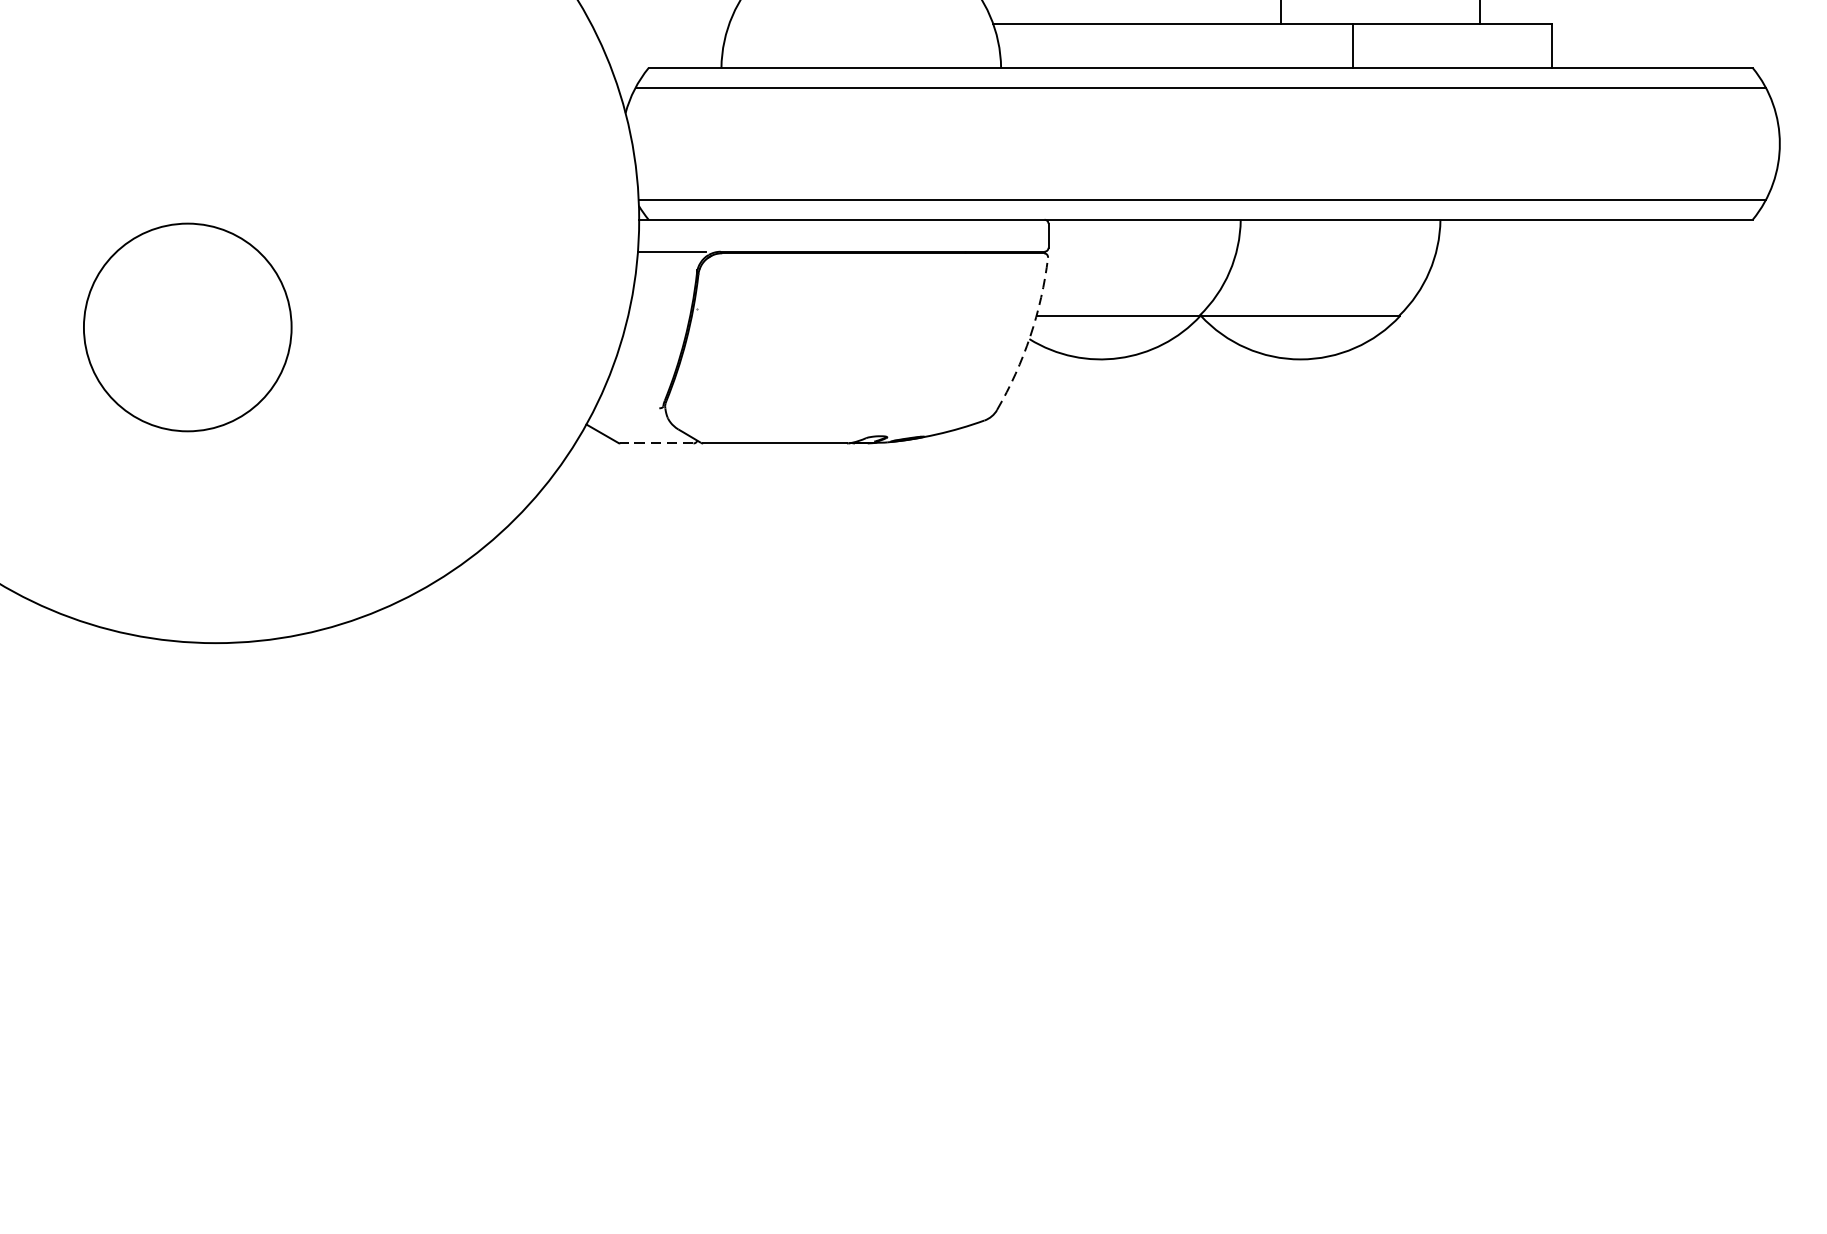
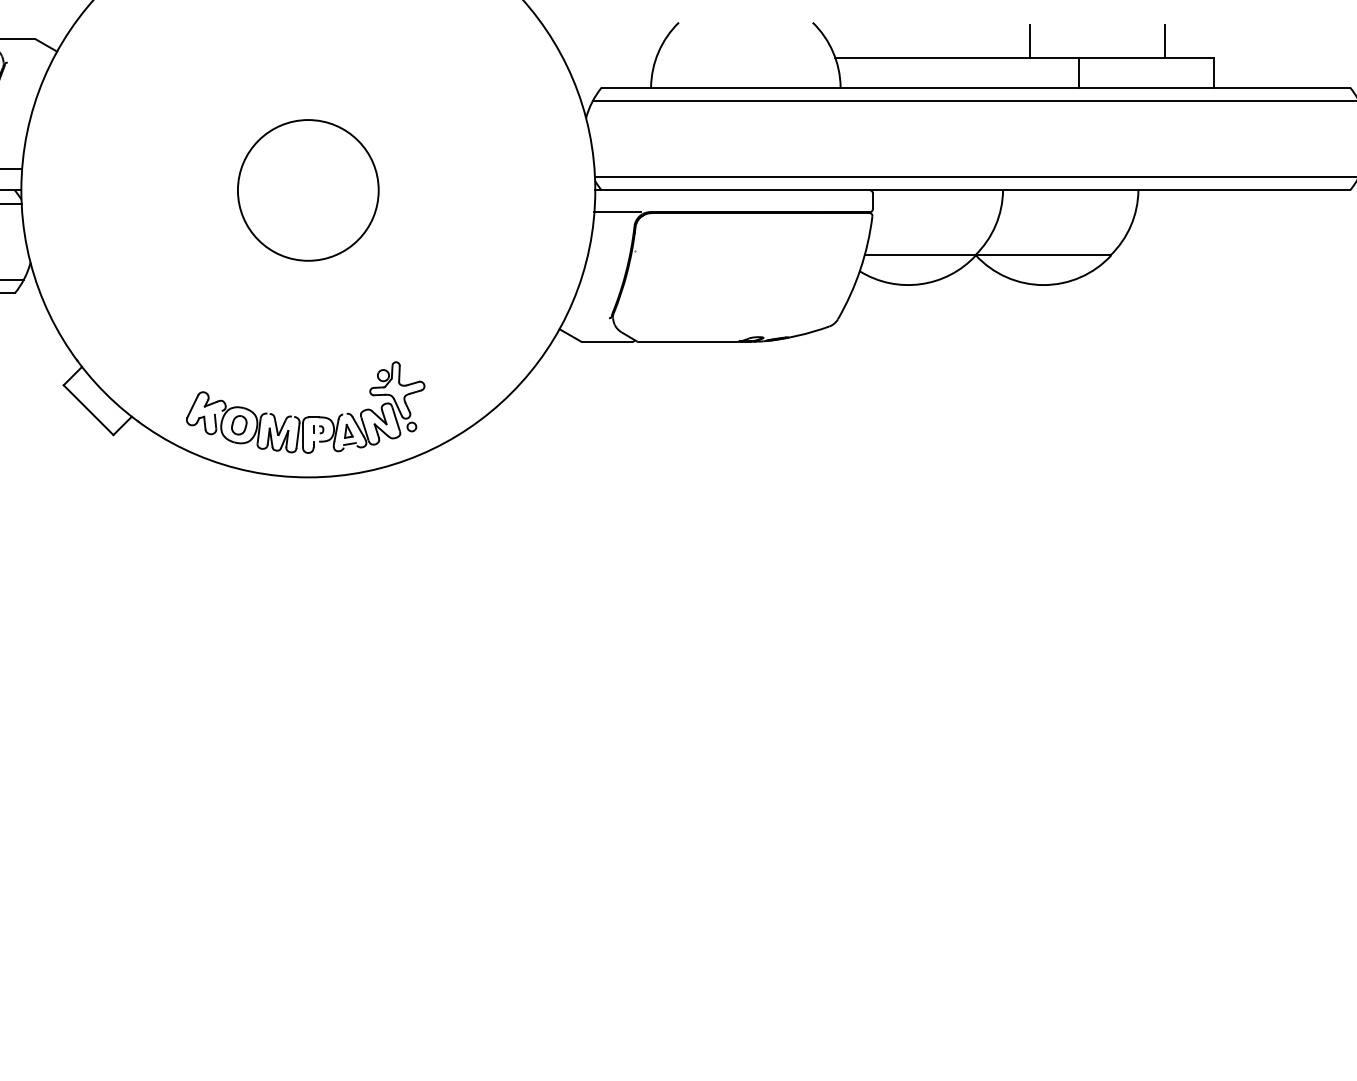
circle: (188, 327) -> (308, 190), moved
arc: (1030, 336) -> (860, 269), dashed -> solid
line: (657, 444) -> (607, 342), dashed -> solid
part: (213, 553) -> (306, 416), added

